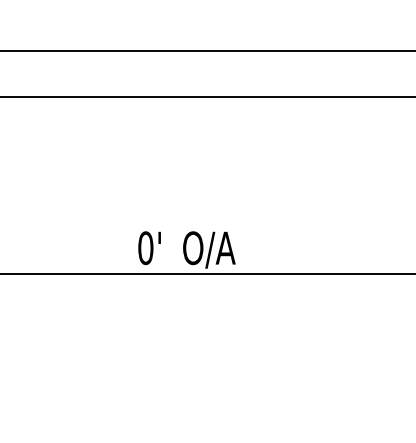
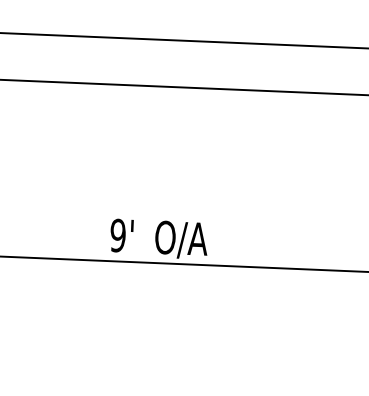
text: (145, 248) -> (117, 235), 0' -> 9'

